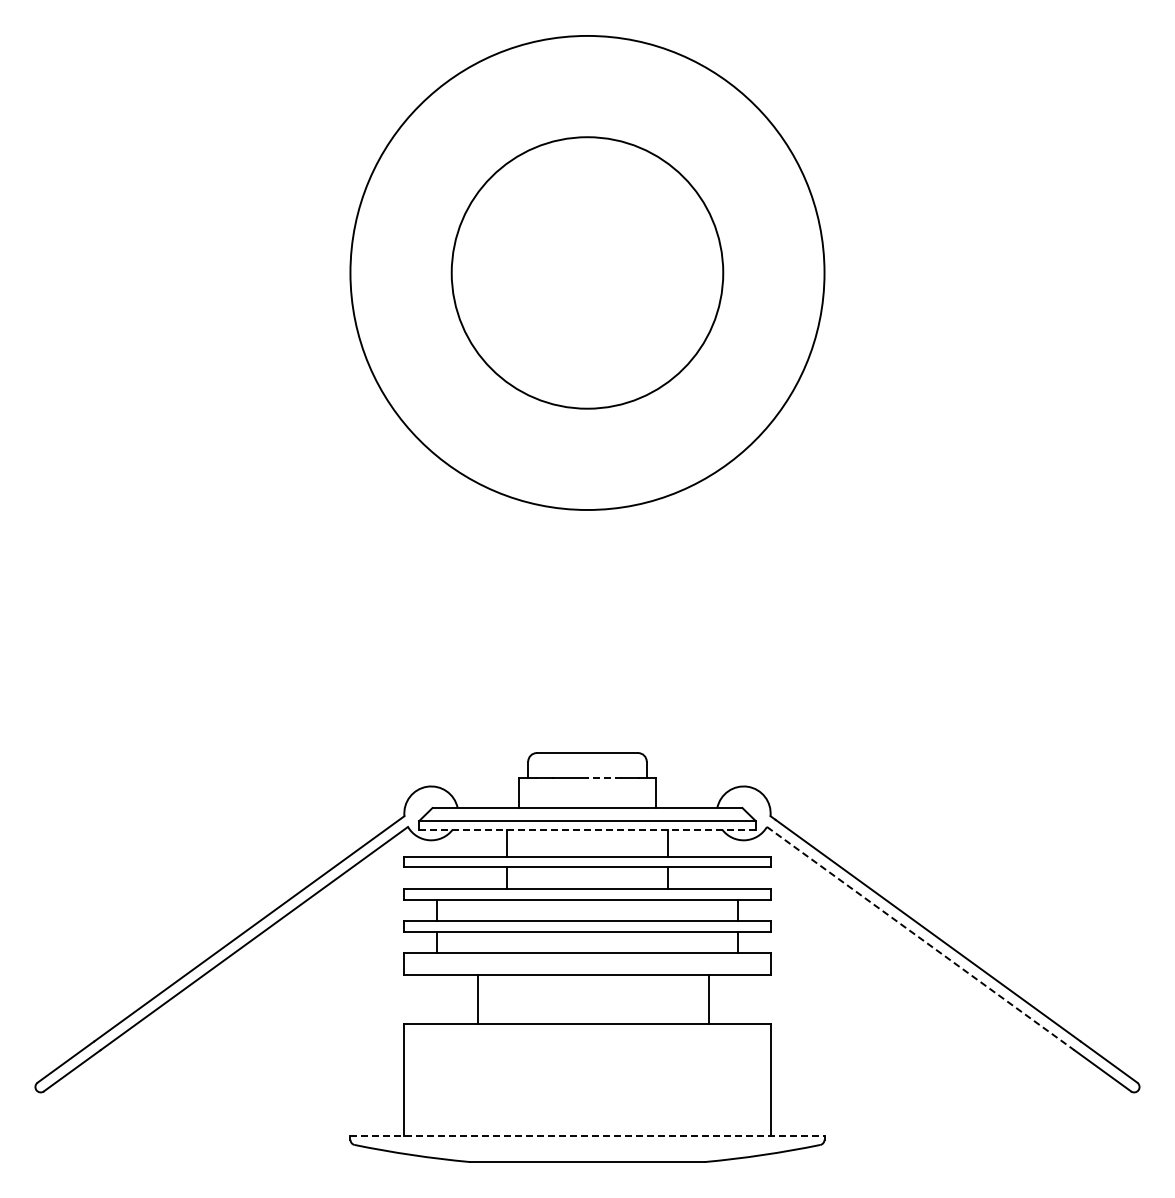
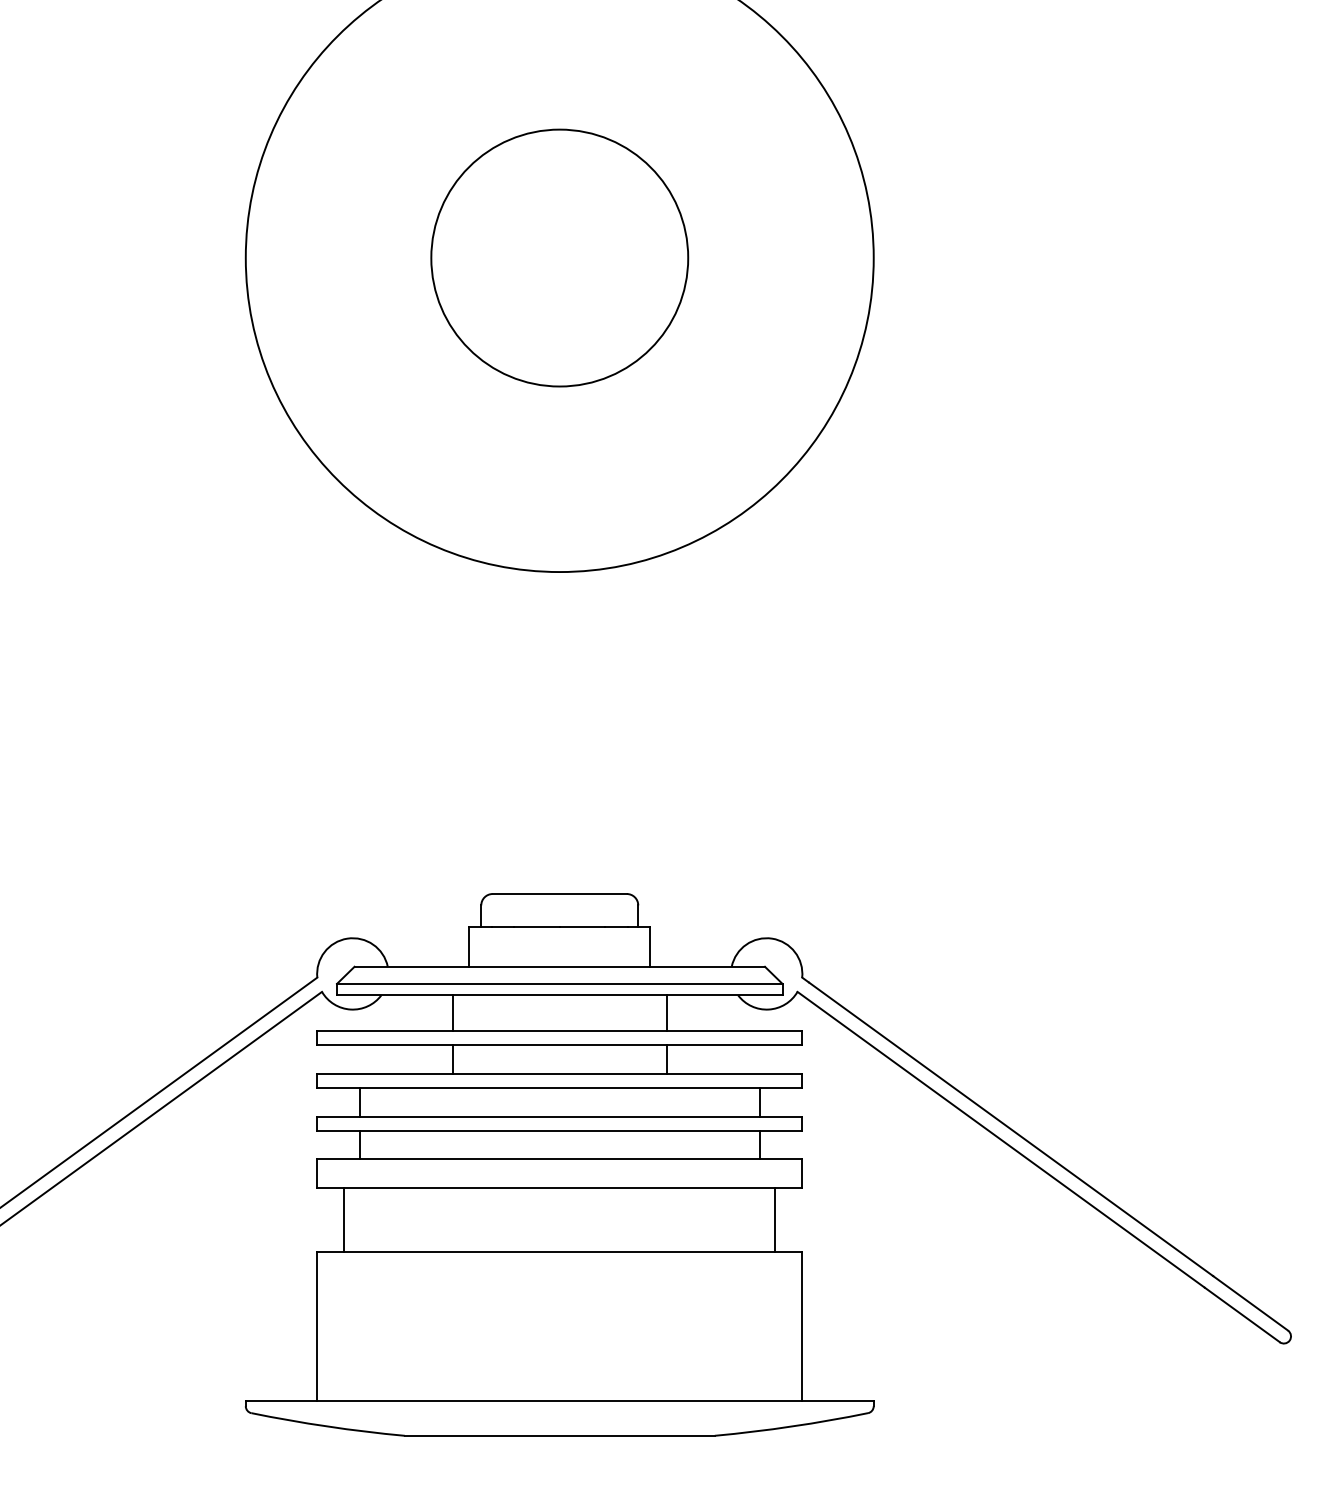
circle: (587, 272) -> (559, 257), size x0.71
line: (604, 777) -> (582, 926), dashed -> solid
line: (587, 829) -> (559, 995), dashed -> solid
line: (920, 938) -> (1000, 1139), dashed -> solid
line: (477, 999) -> (343, 1220), moved
line: (709, 999) -> (775, 1220), moved
line: (587, 1135) -> (559, 1400), dashed -> solid

